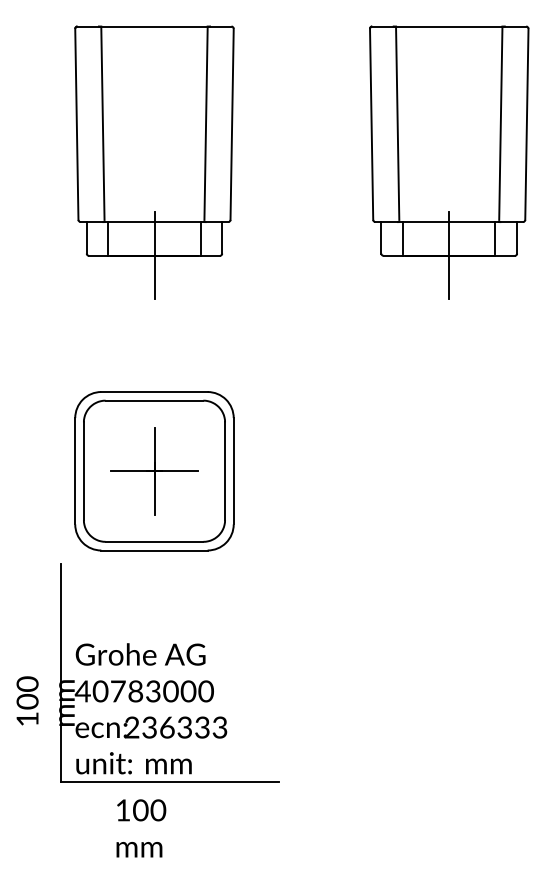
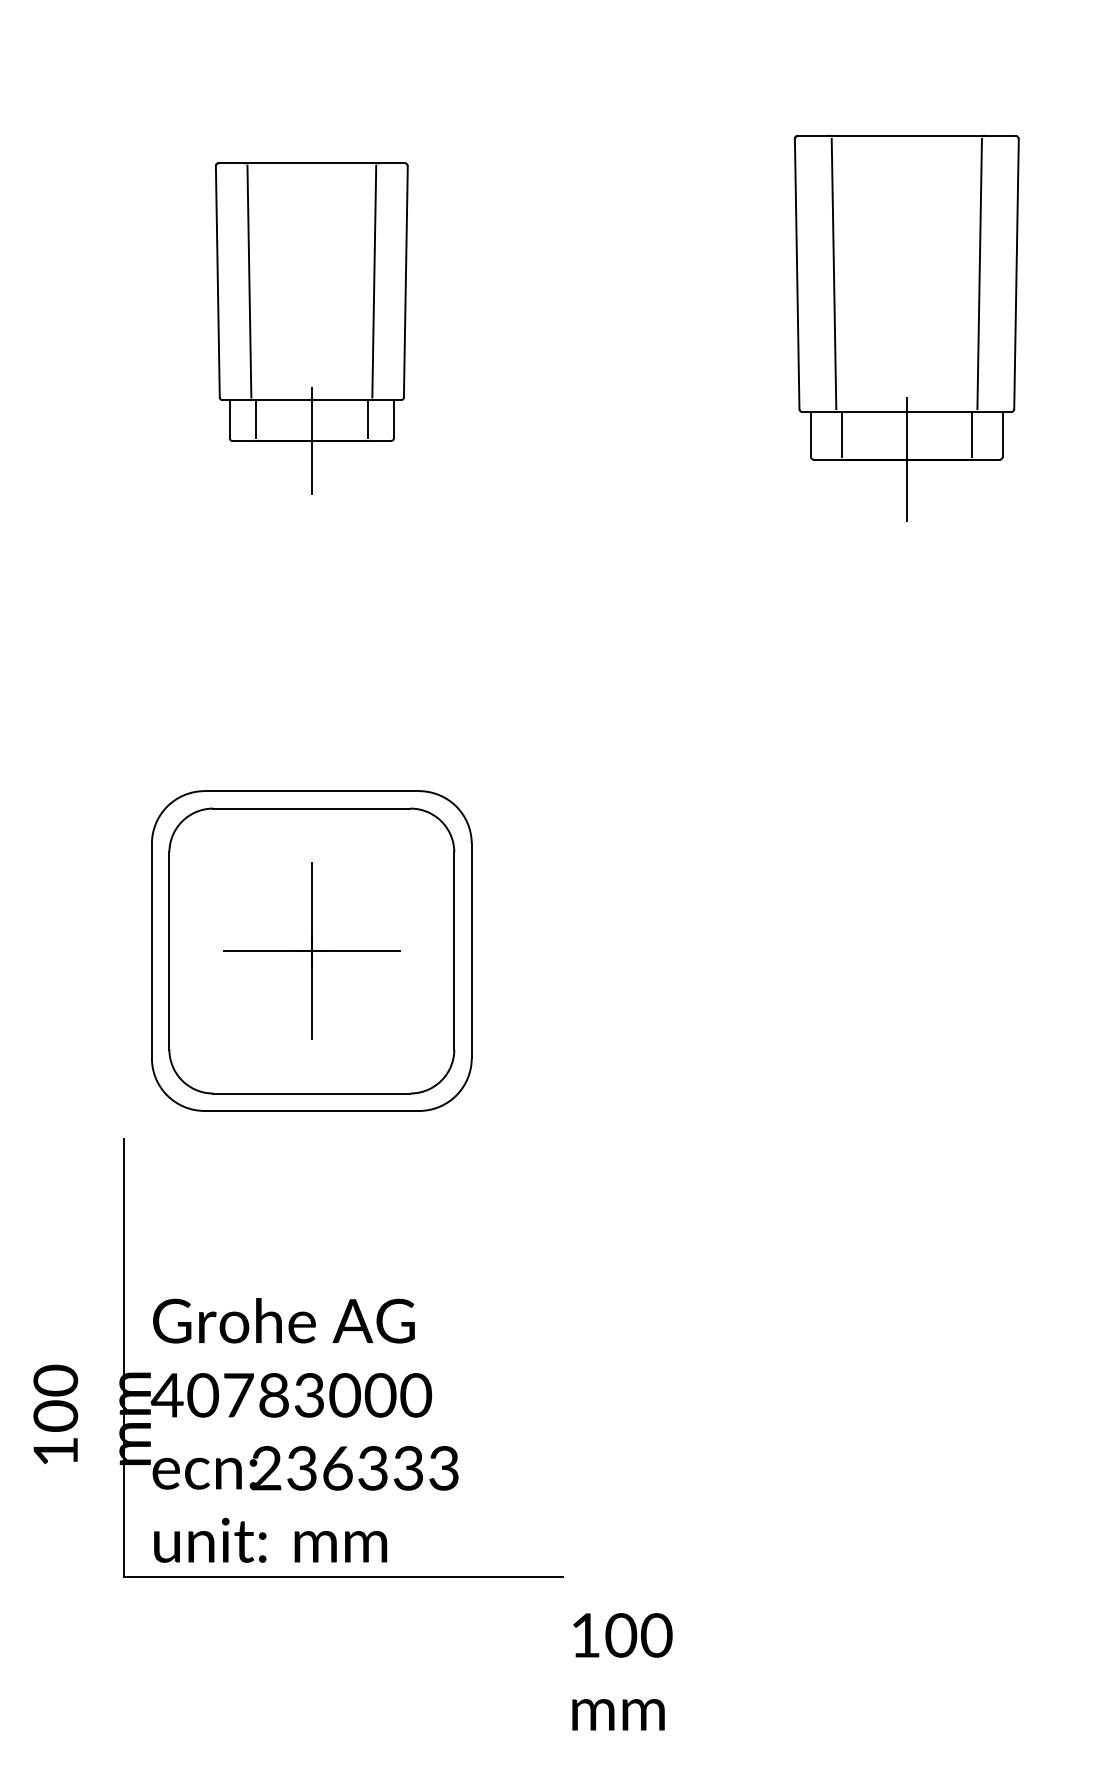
part: (154, 162) -> (311, 327), size x0.6
part: (449, 162) -> (907, 327), size x0.7
text: (141, 828) -> (622, 1671), moved

